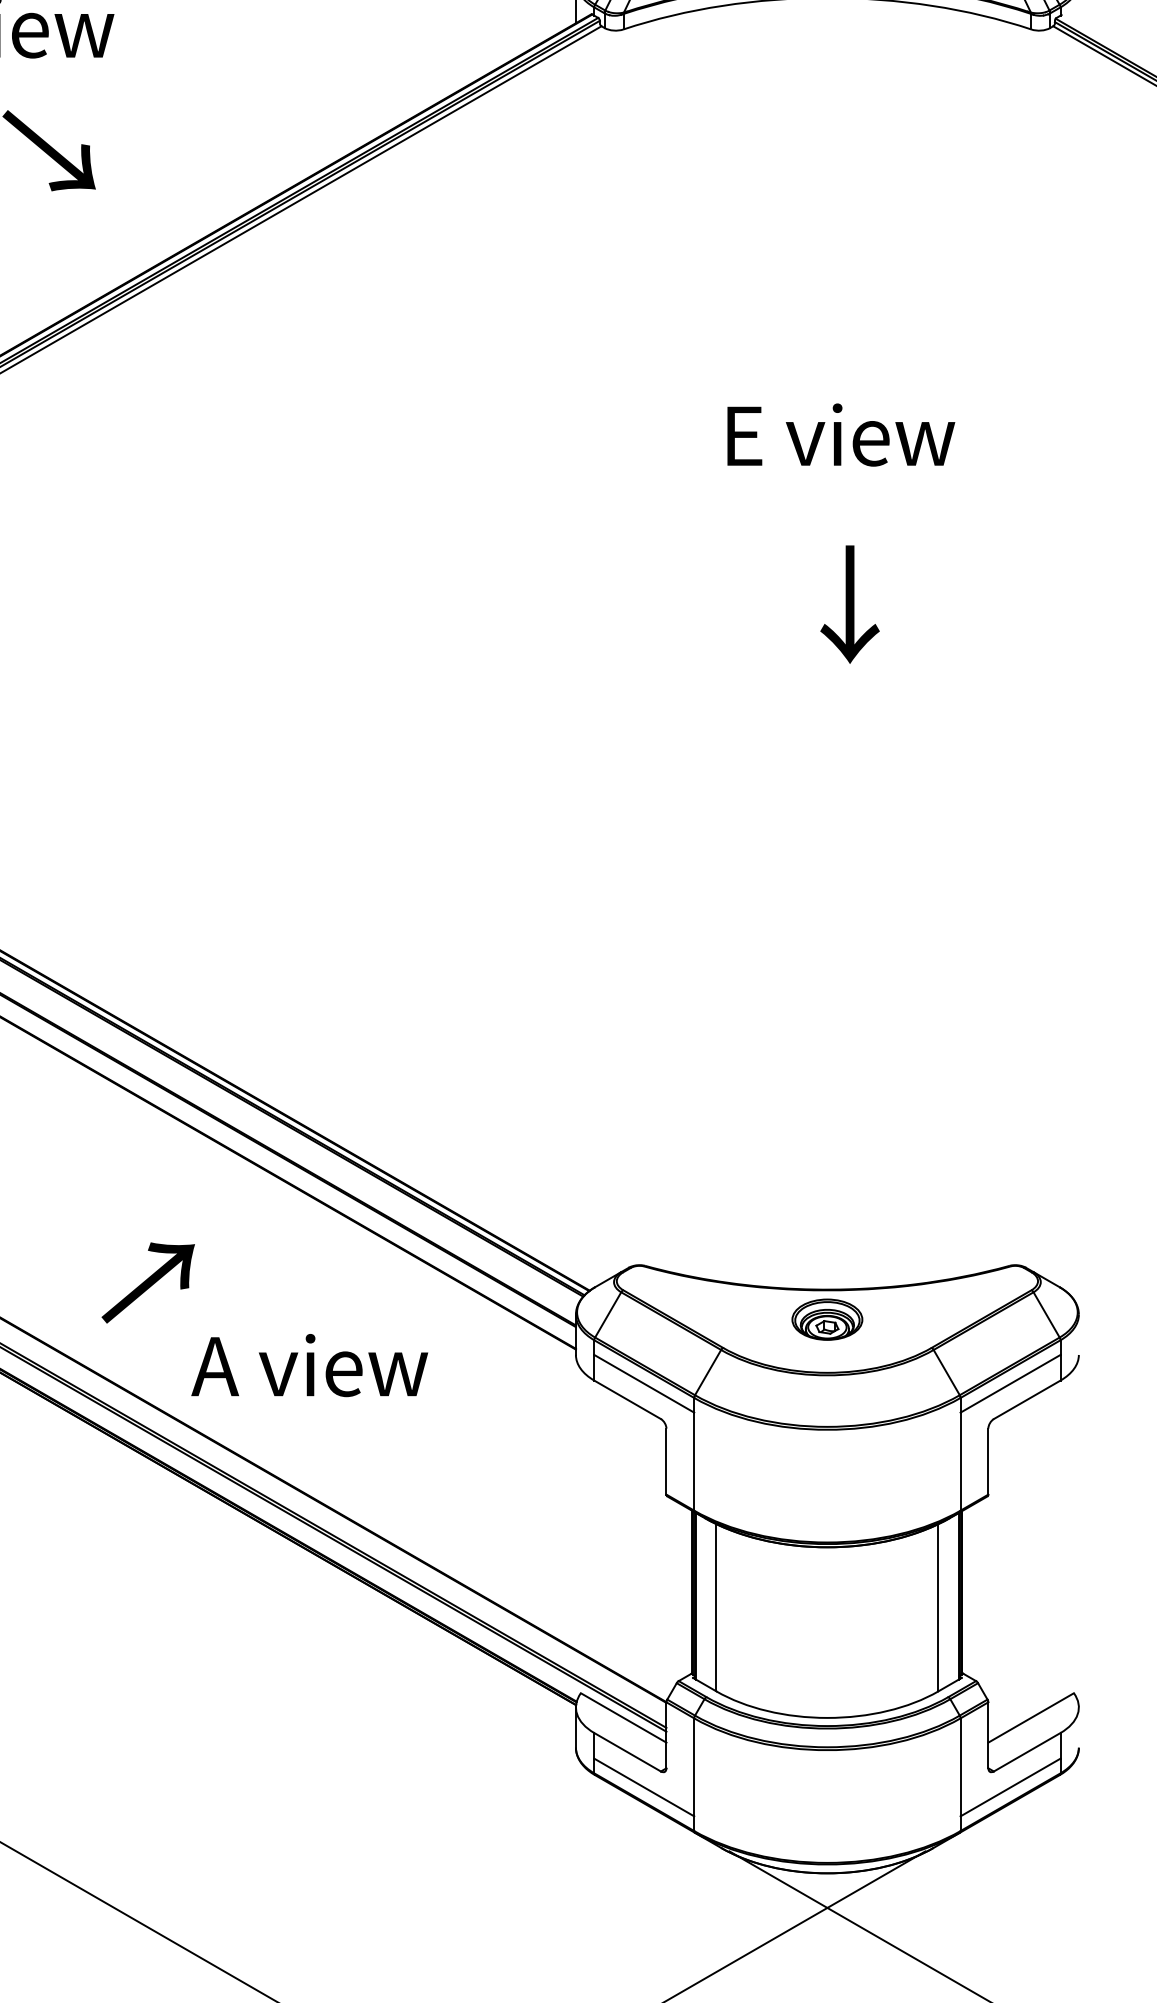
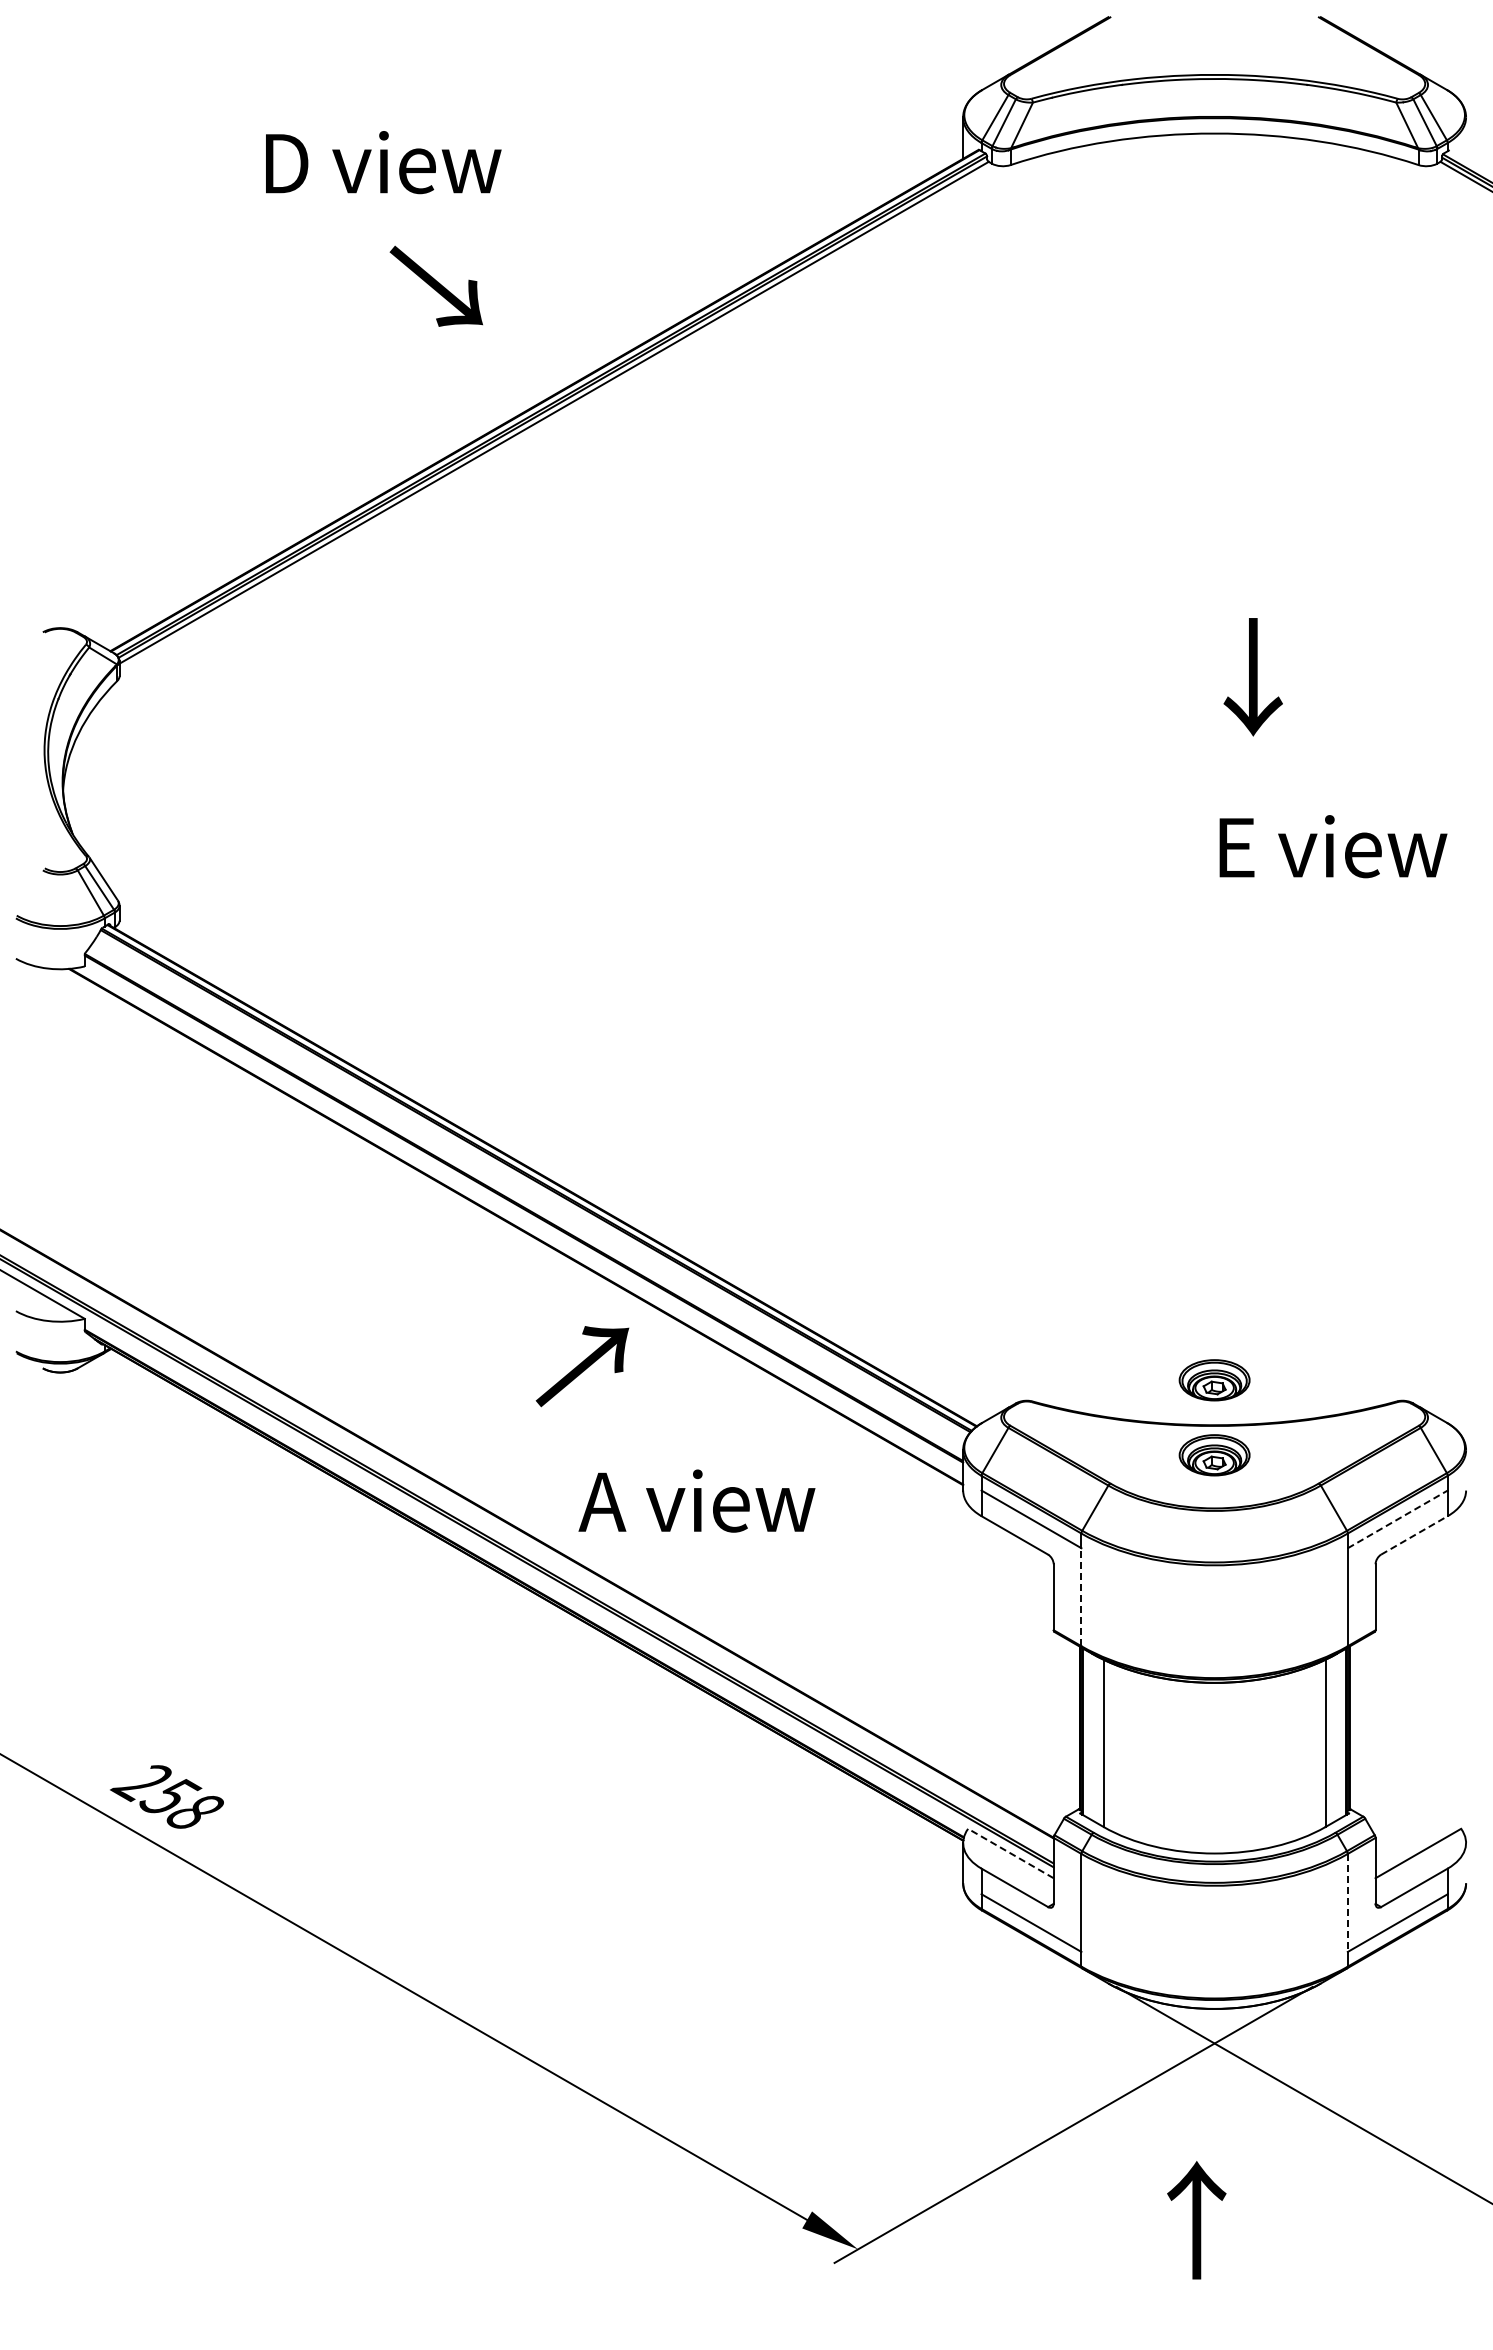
text: (841, 434) -> (1333, 846), moved
text: (849, 604) -> (1252, 677), moved
part: (827, 1244) -> (1214, 1380), added
text: (148, 1282) -> (582, 1366), moved
line: (1010, 1383) -> (1397, 1519), solid -> dashed
line: (1027, 1399) -> (1414, 1535), solid -> dashed
line: (694, 1461) -> (1081, 1597), solid -> dashed
line: (623, 1717) -> (1010, 1853), solid -> dashed
line: (960, 1766) -> (1347, 1902), solid -> dashed

